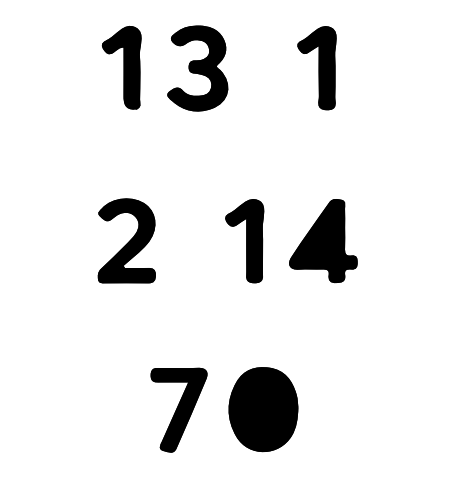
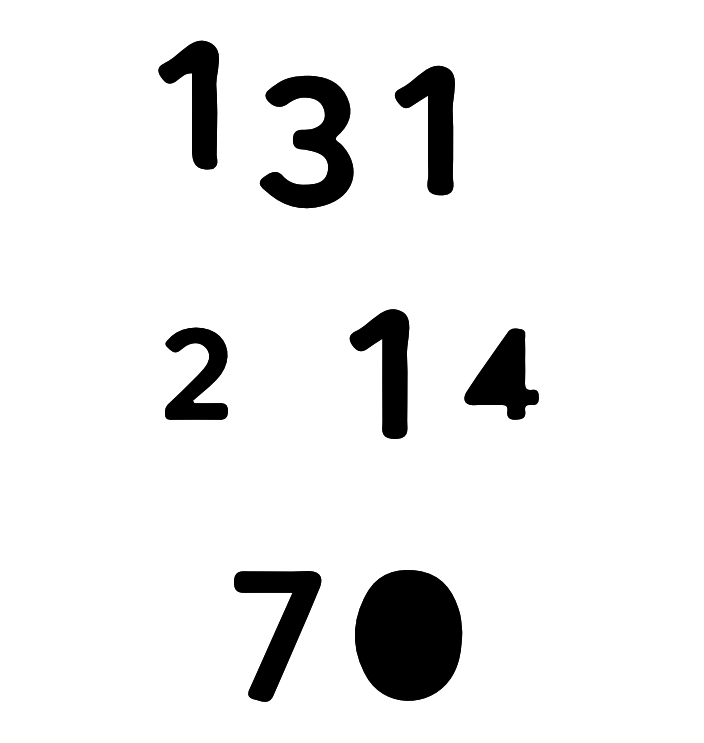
part: (197, 68) -> (306, 141), moved
part: (316, 68) -> (424, 131), moved
part: (126, 240) -> (196, 373), size x0.7
part: (323, 241) -> (501, 374), size x0.7

